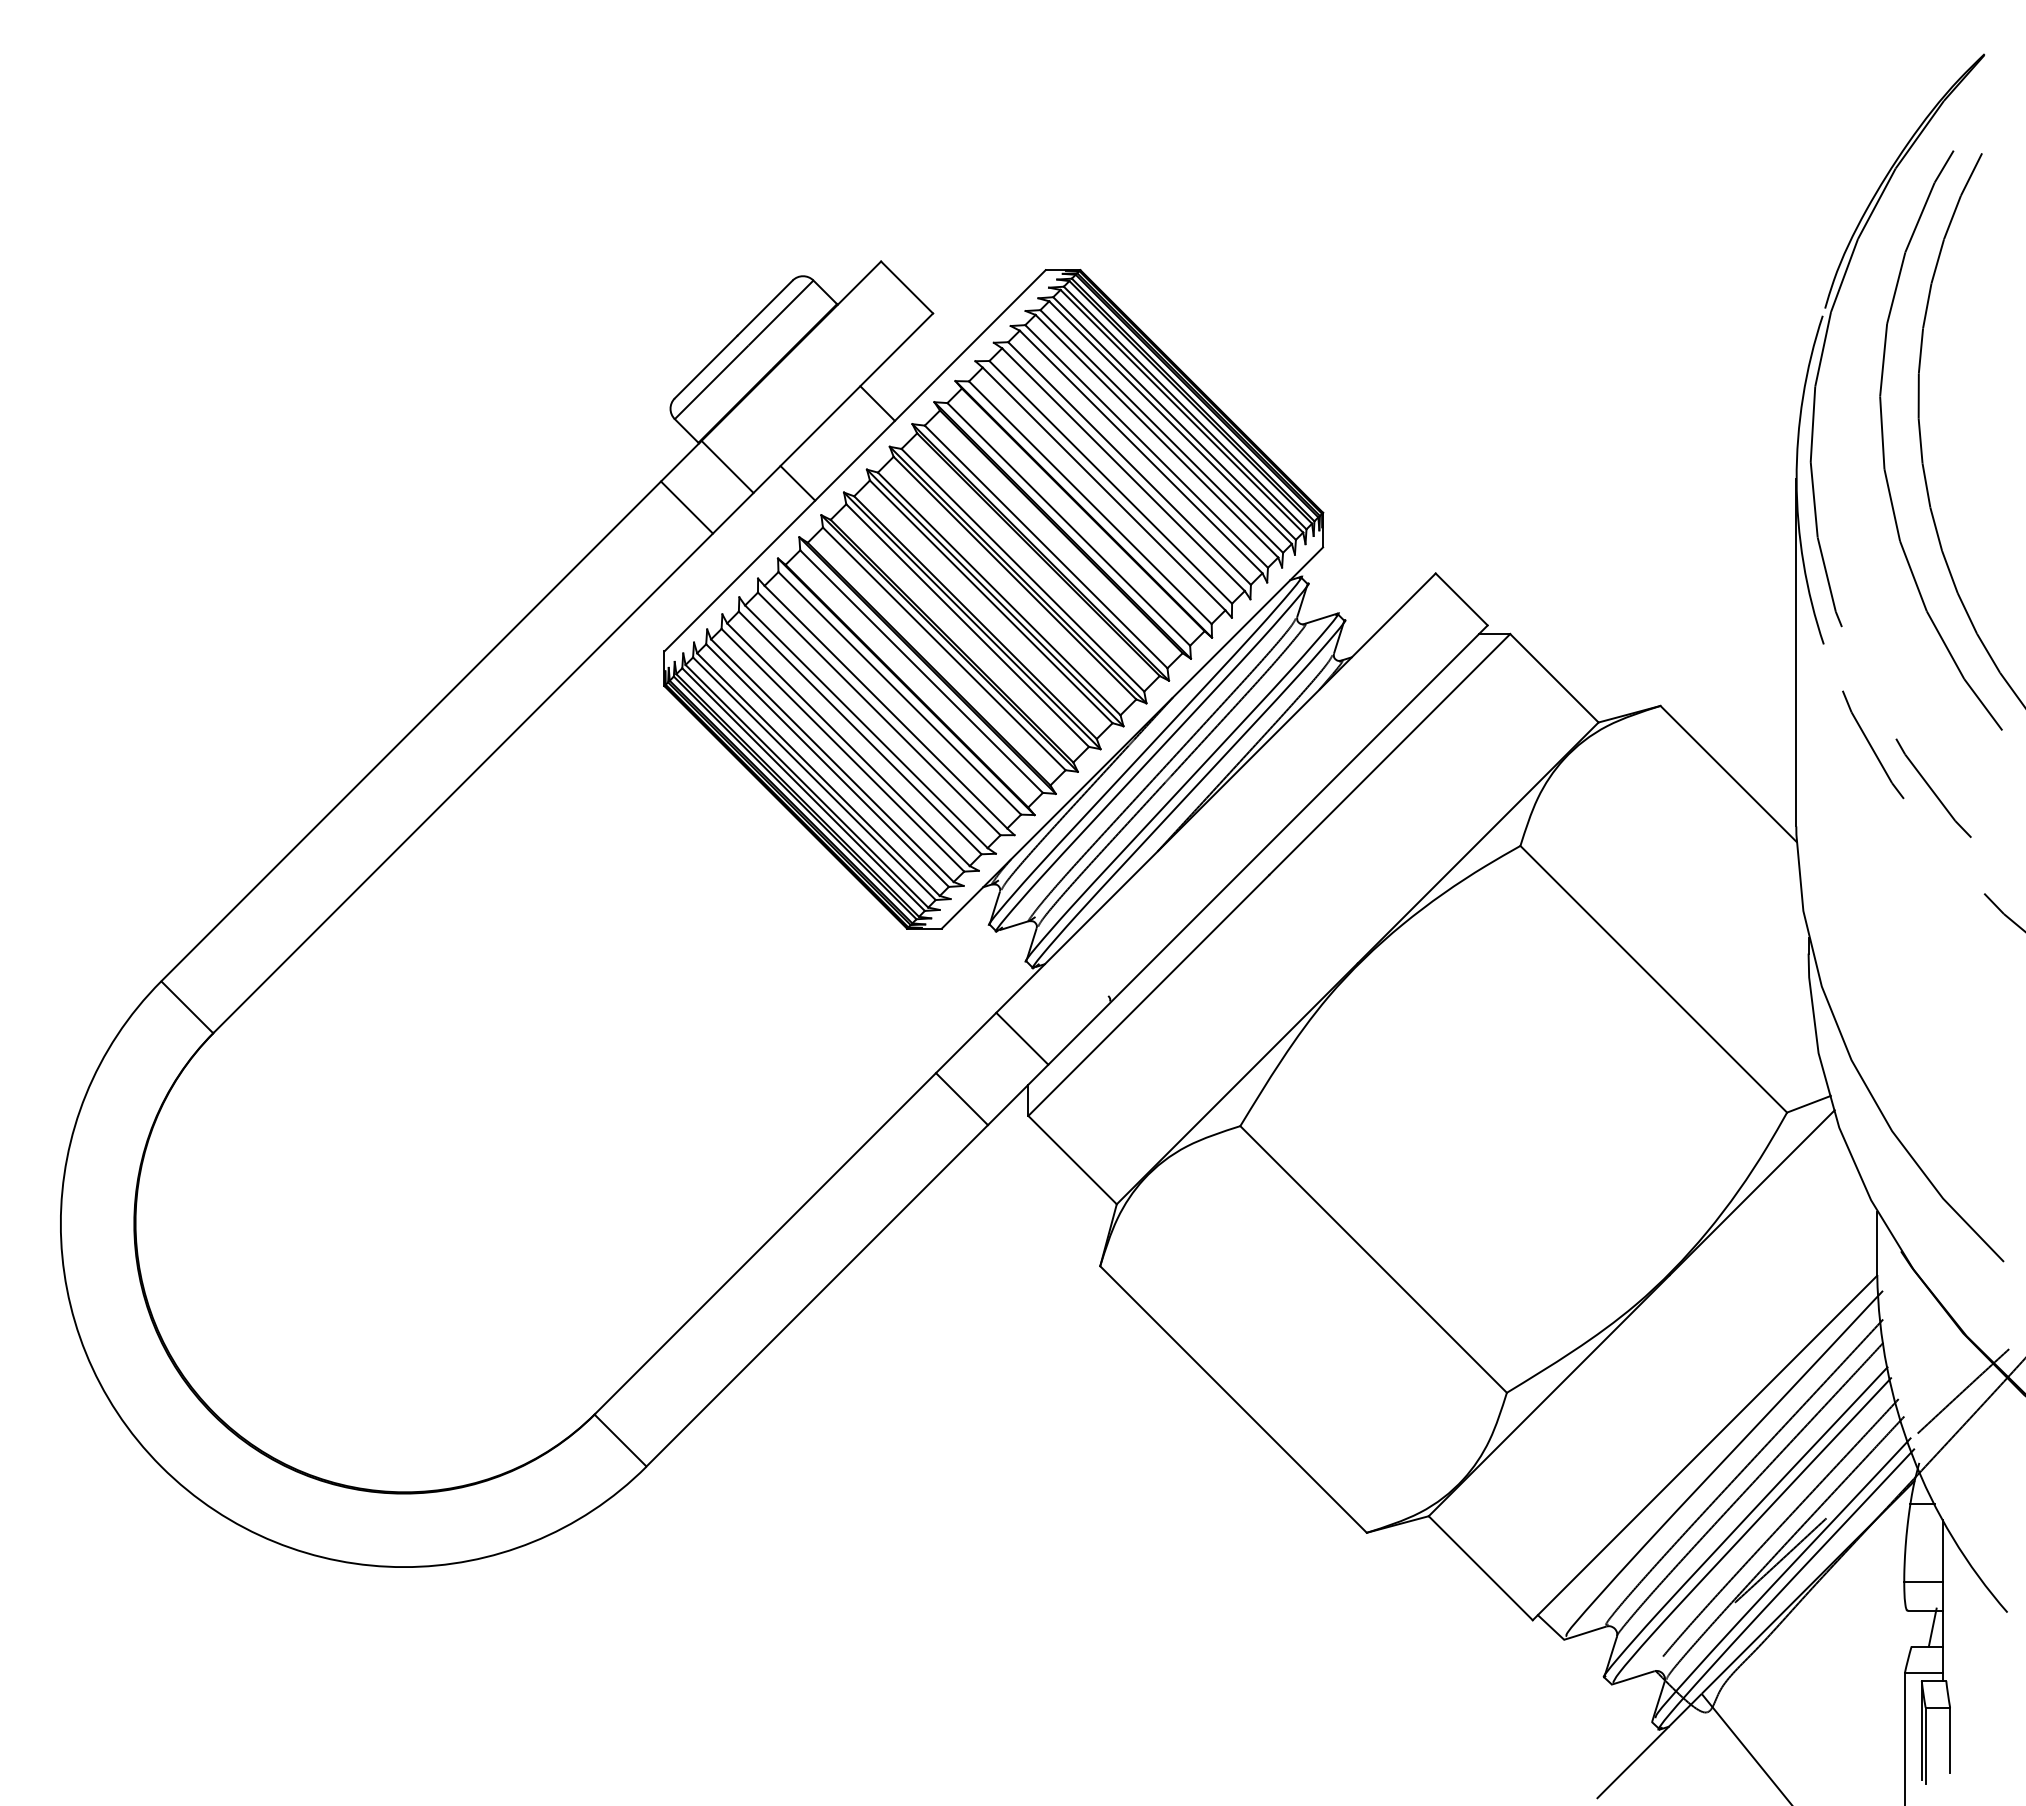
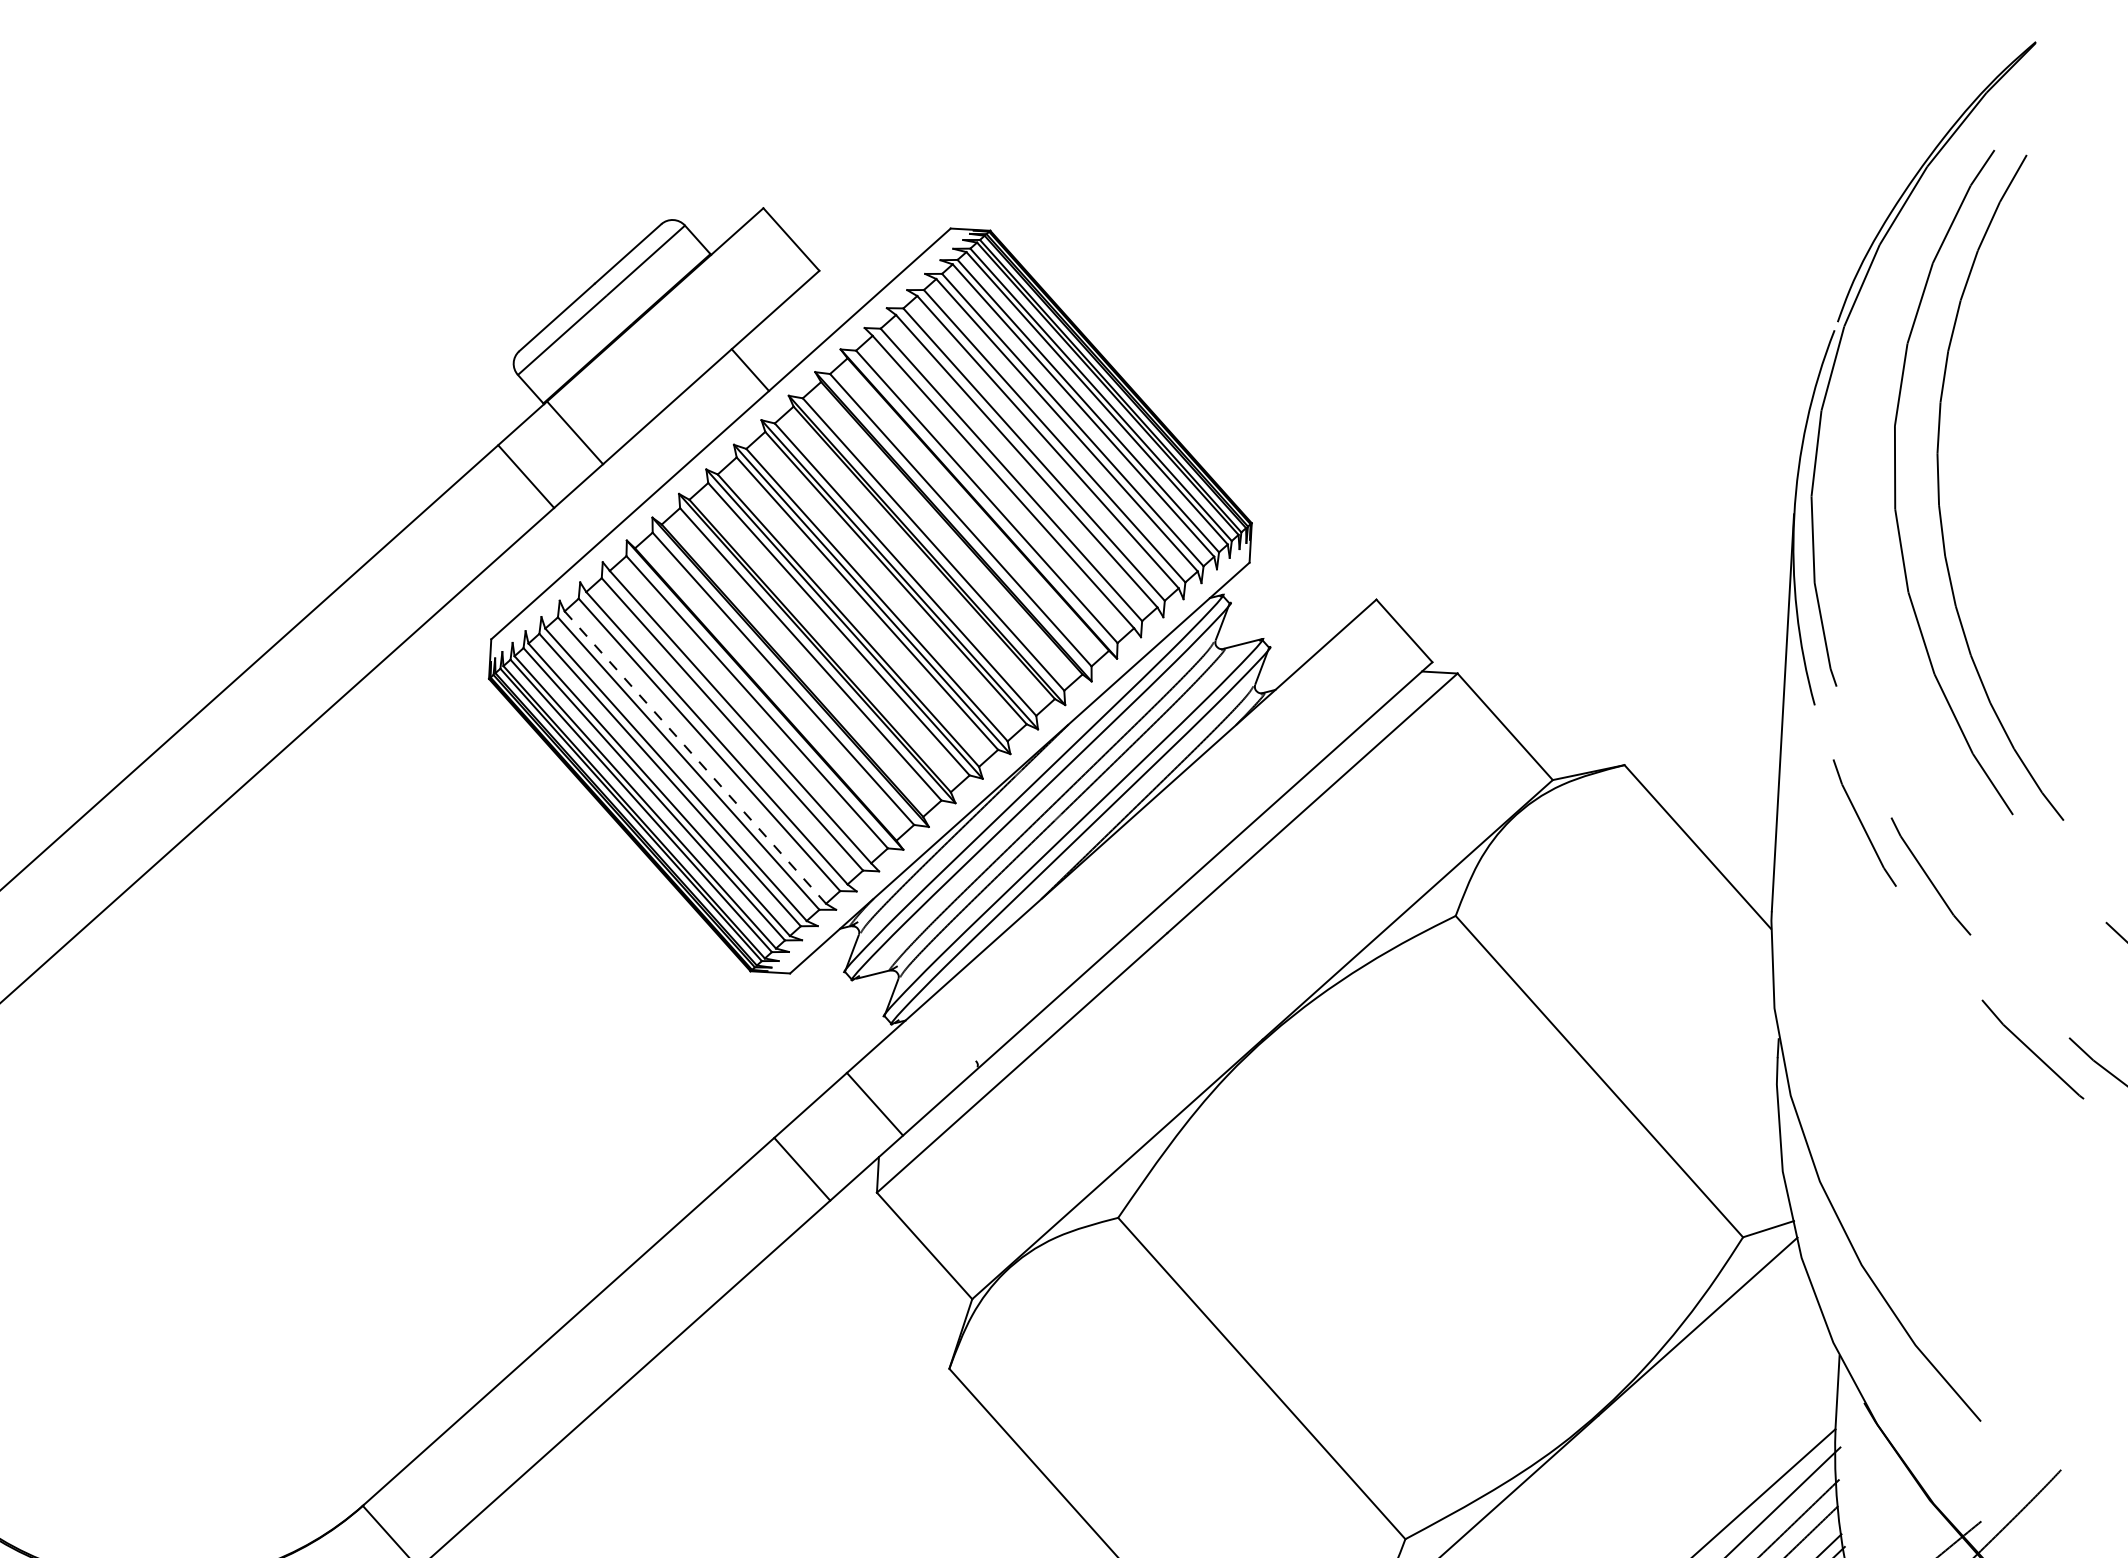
line: (797, 483) -> (653, 456), removed
line: (848, 744) -> (695, 757), solid -> dashed

